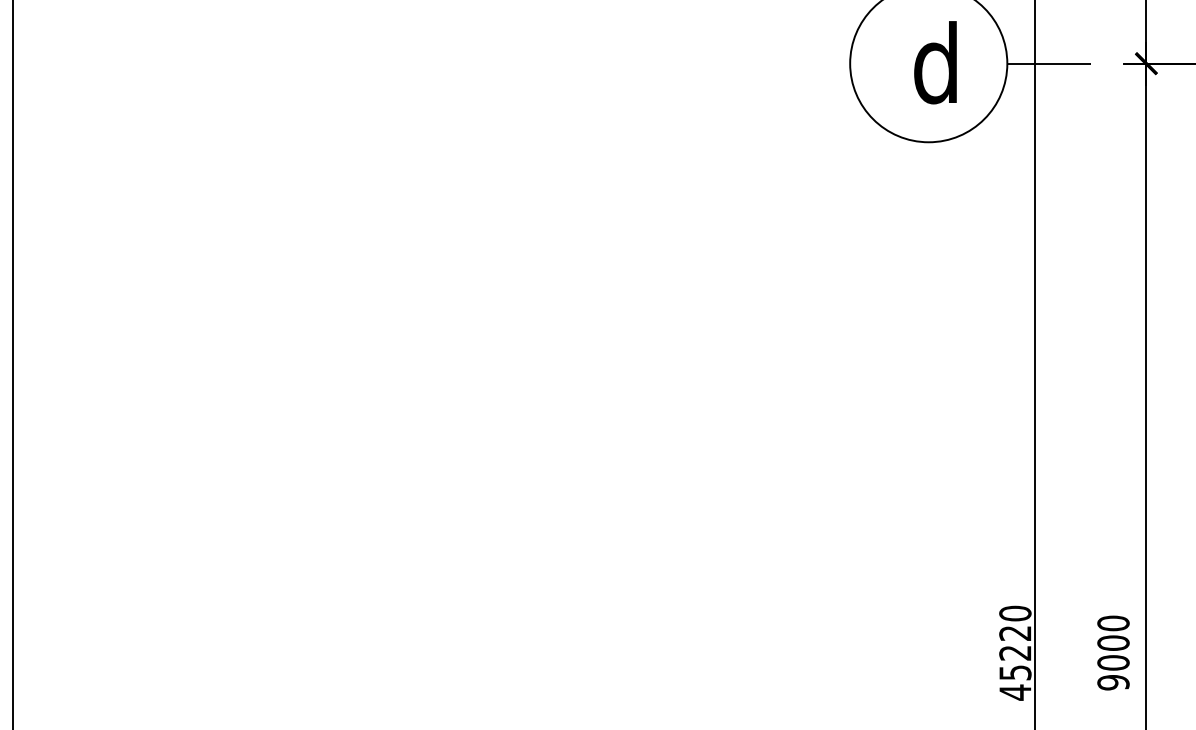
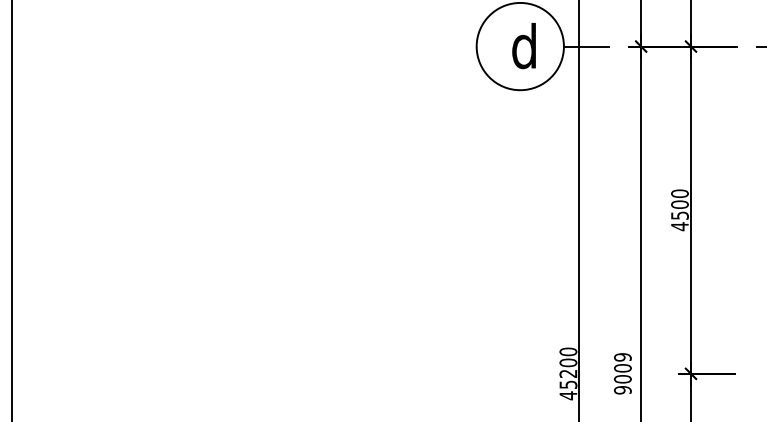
text: (1112, 623) -> (622, 357), 9000 -> 9009
text: (1015, 632) -> (568, 362), 45220 -> 45200

